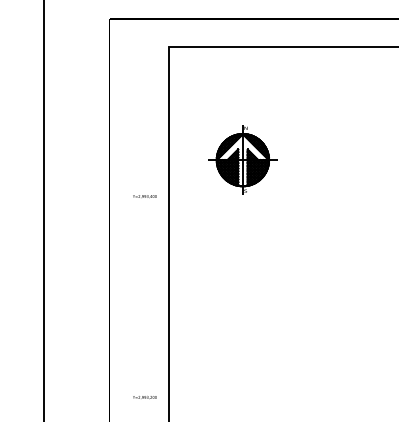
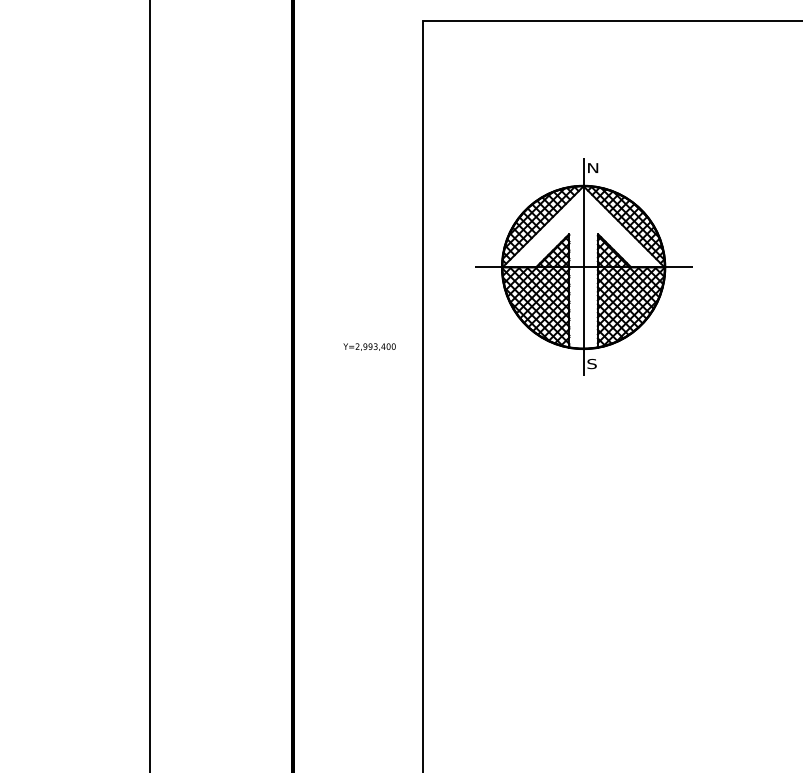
part: (242, 159) -> (582, 265), size x1.43

